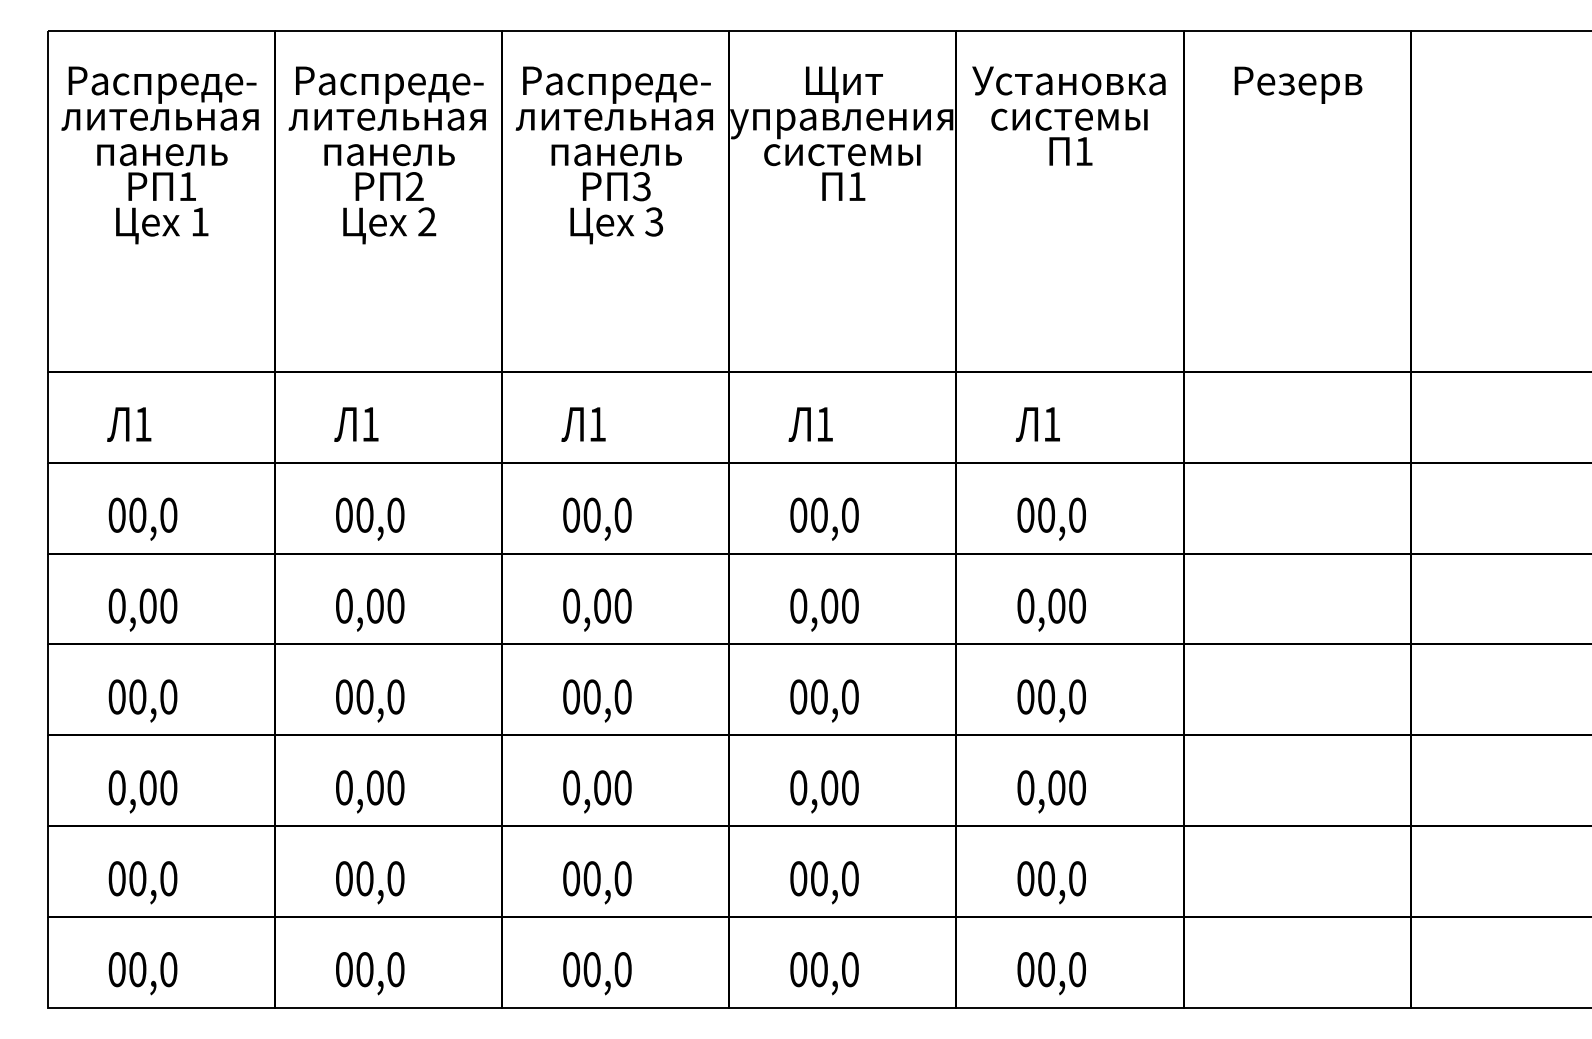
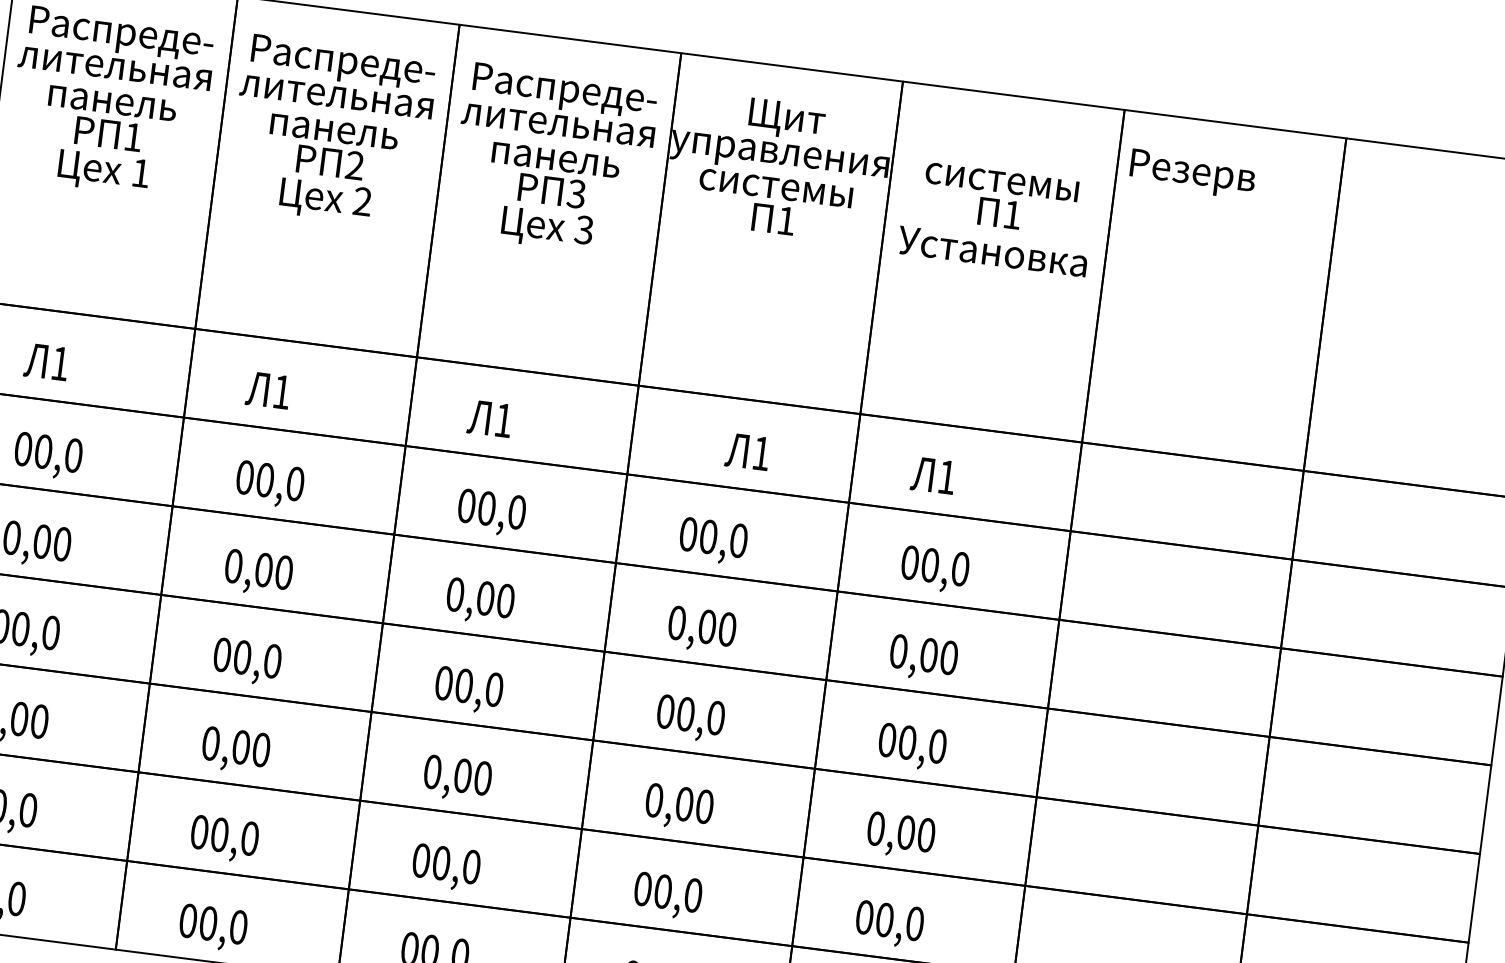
text: (1068, 80) -> (992, 251), moved
text: (1298, 84) -> (1192, 173), moved
text: (810, 424) -> (747, 451), moved

